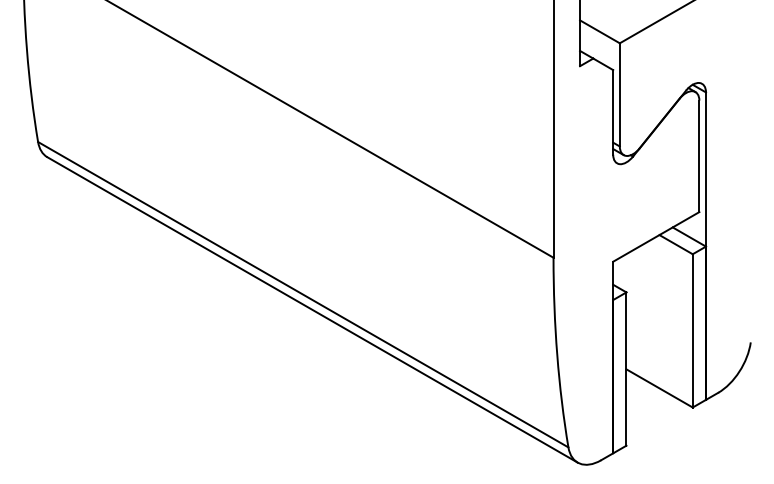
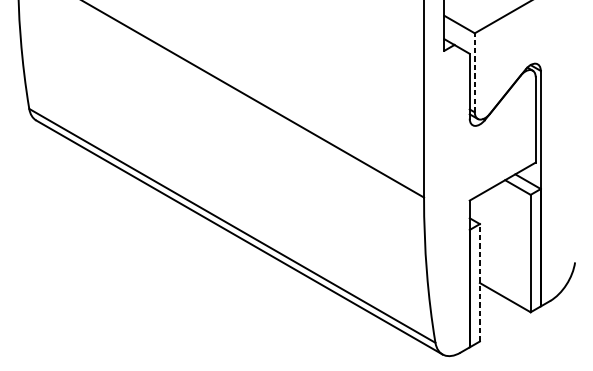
line: (619, 94) -> (474, 72), solid -> dashed
line: (626, 369) -> (479, 283), solid -> dashed

